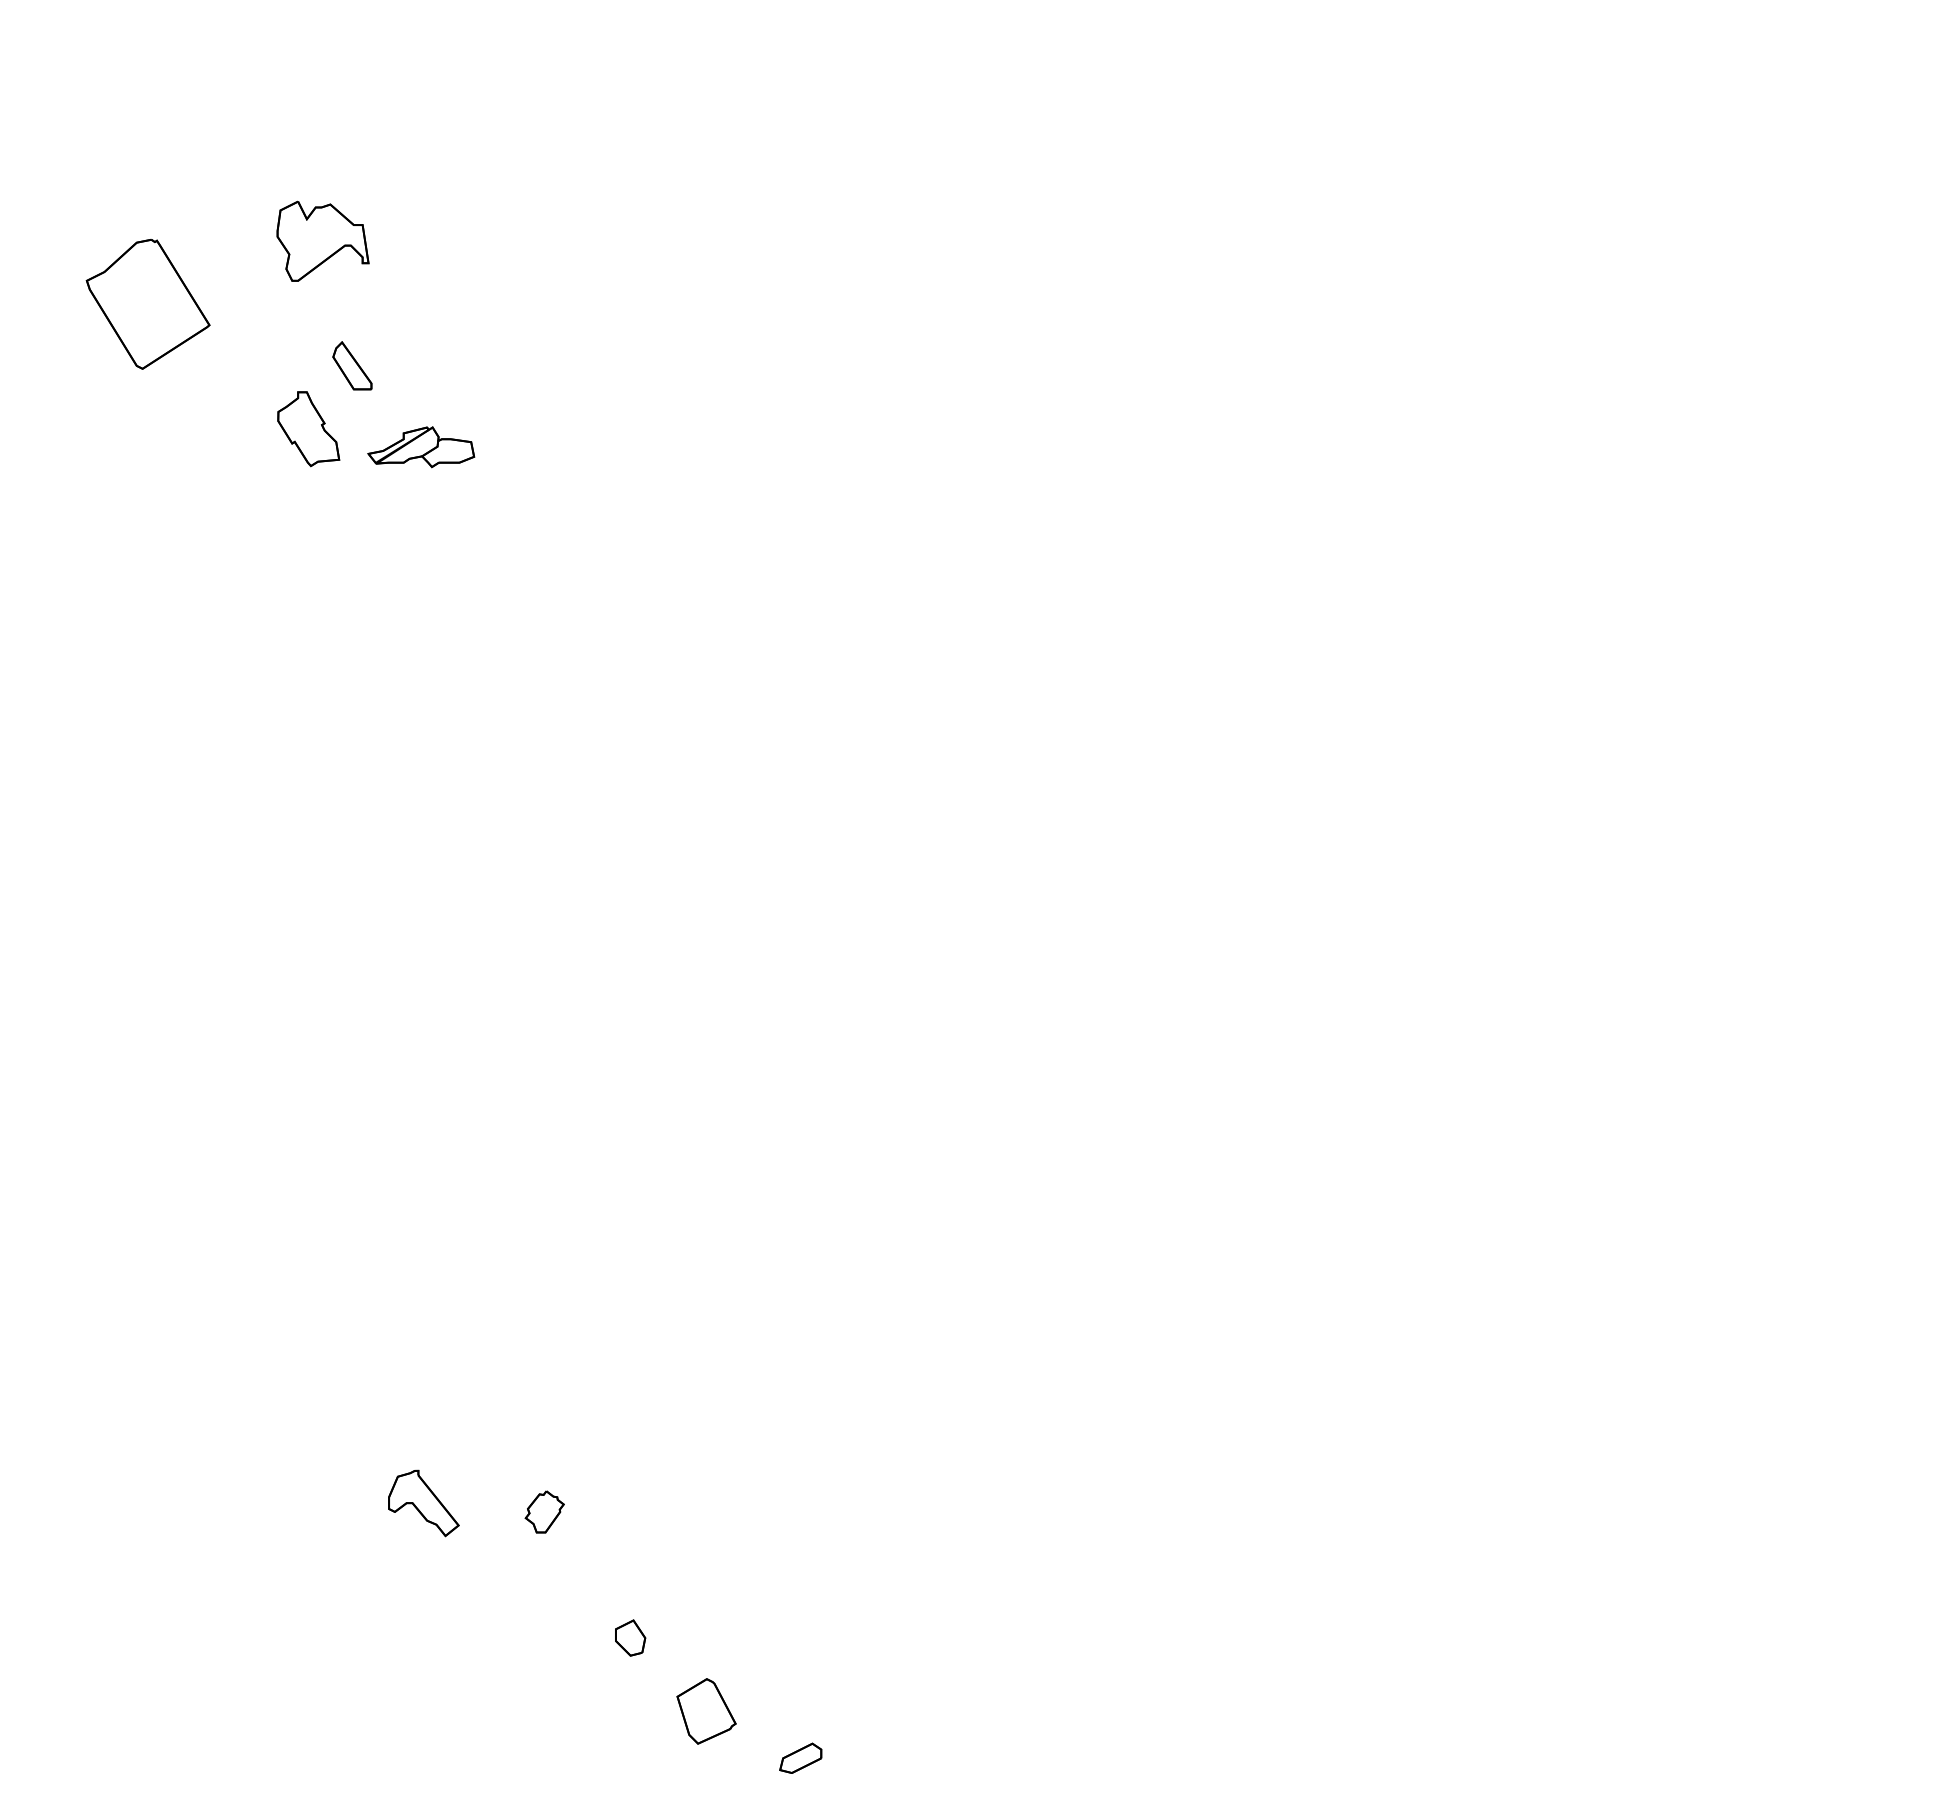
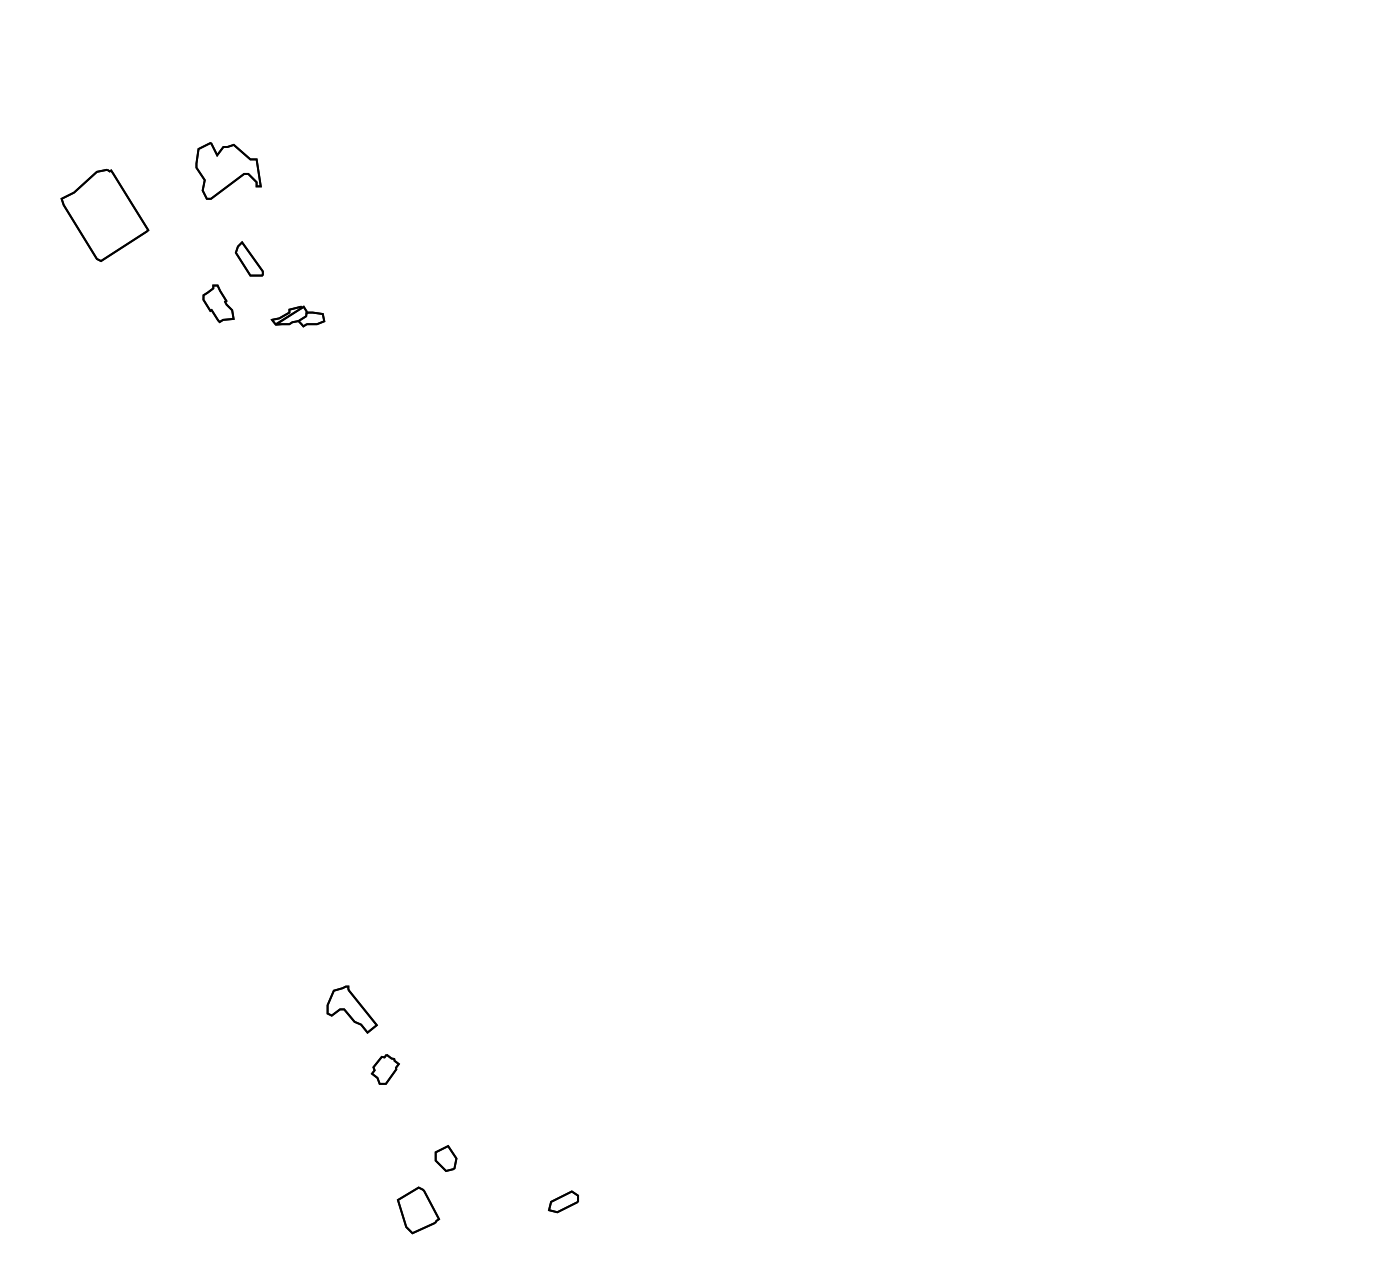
part: (308, 429) -> (218, 303), size x0.7
part: (421, 447) -> (298, 316), size x0.7
part: (423, 1503) -> (351, 1009), moved
part: (706, 1711) -> (418, 1210), moved
part: (800, 1757) -> (563, 1201), moved

